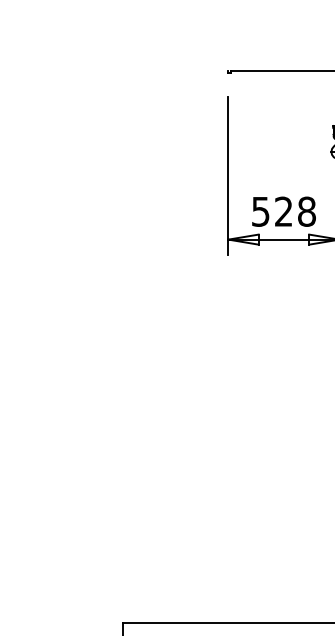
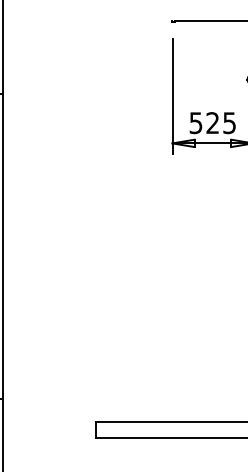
text: (306, 212) -> (229, 123), 528 -> 525

